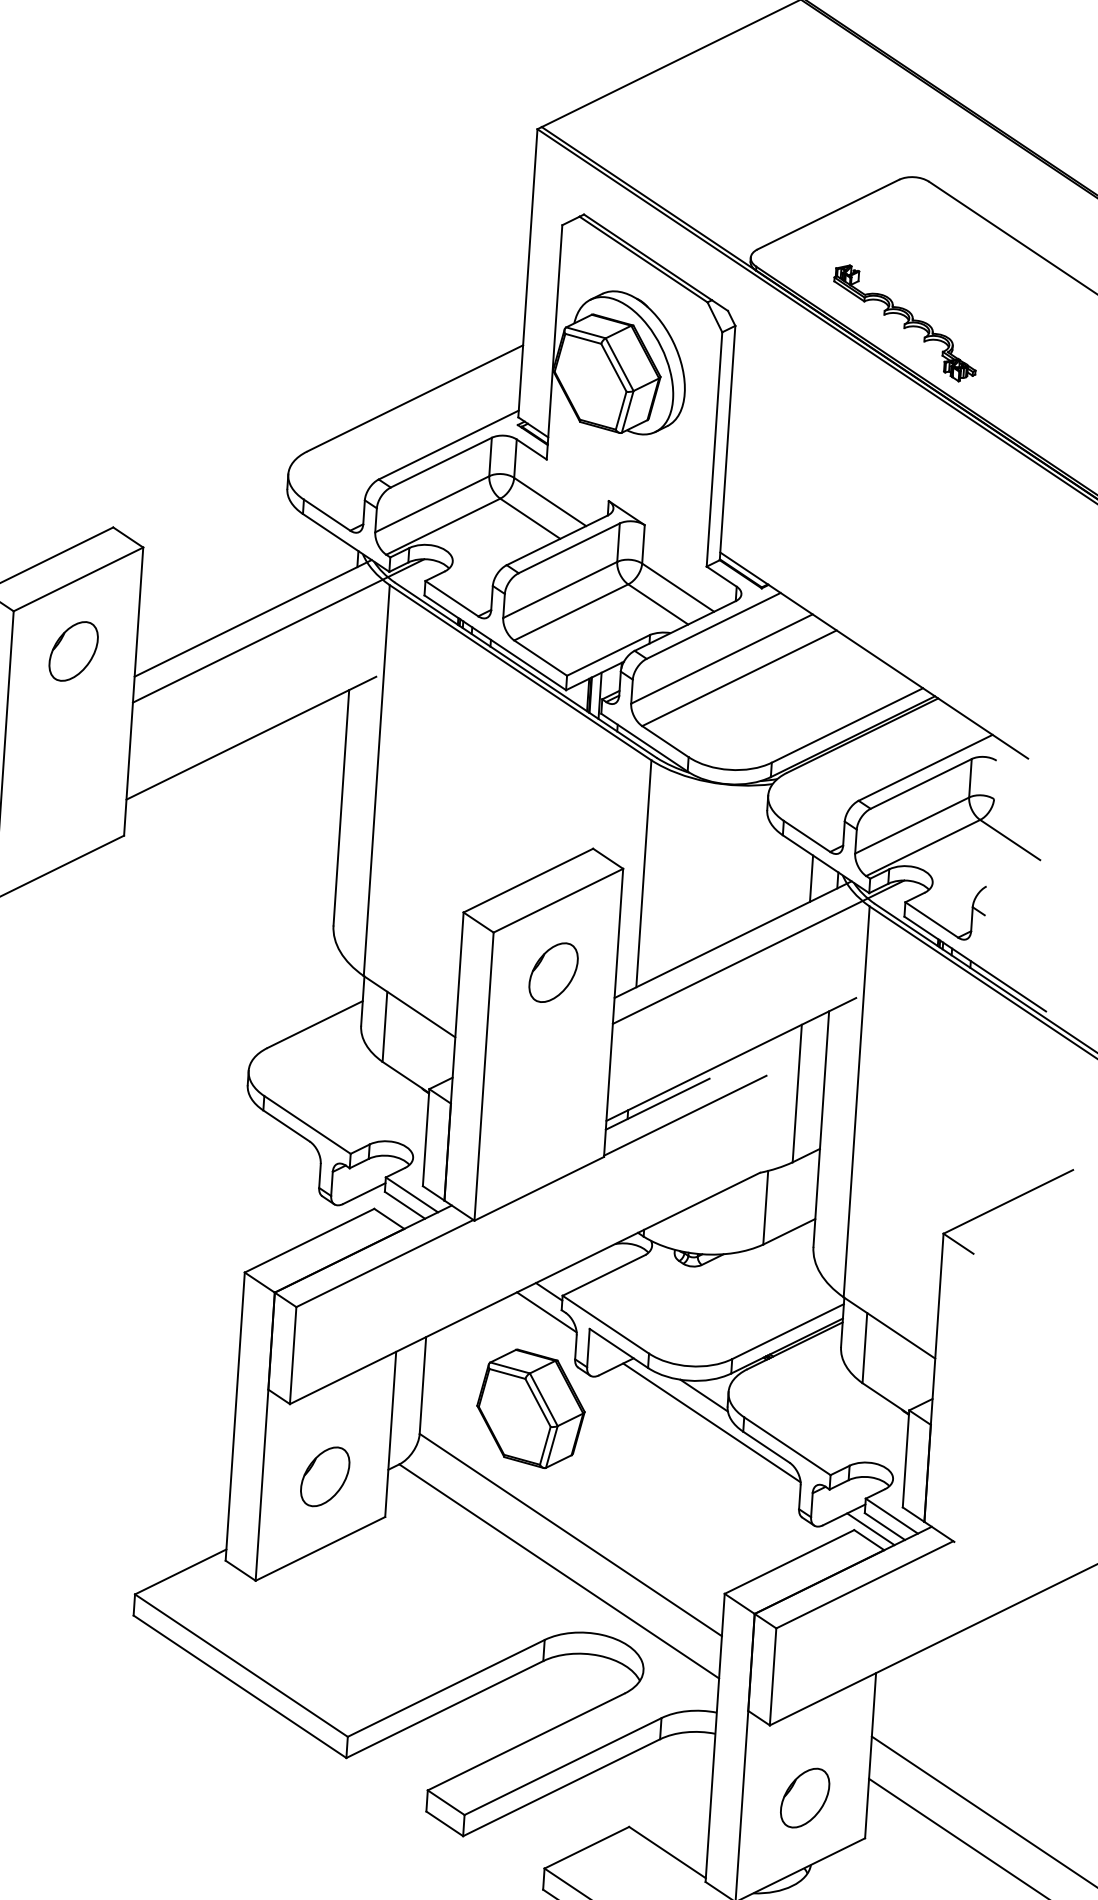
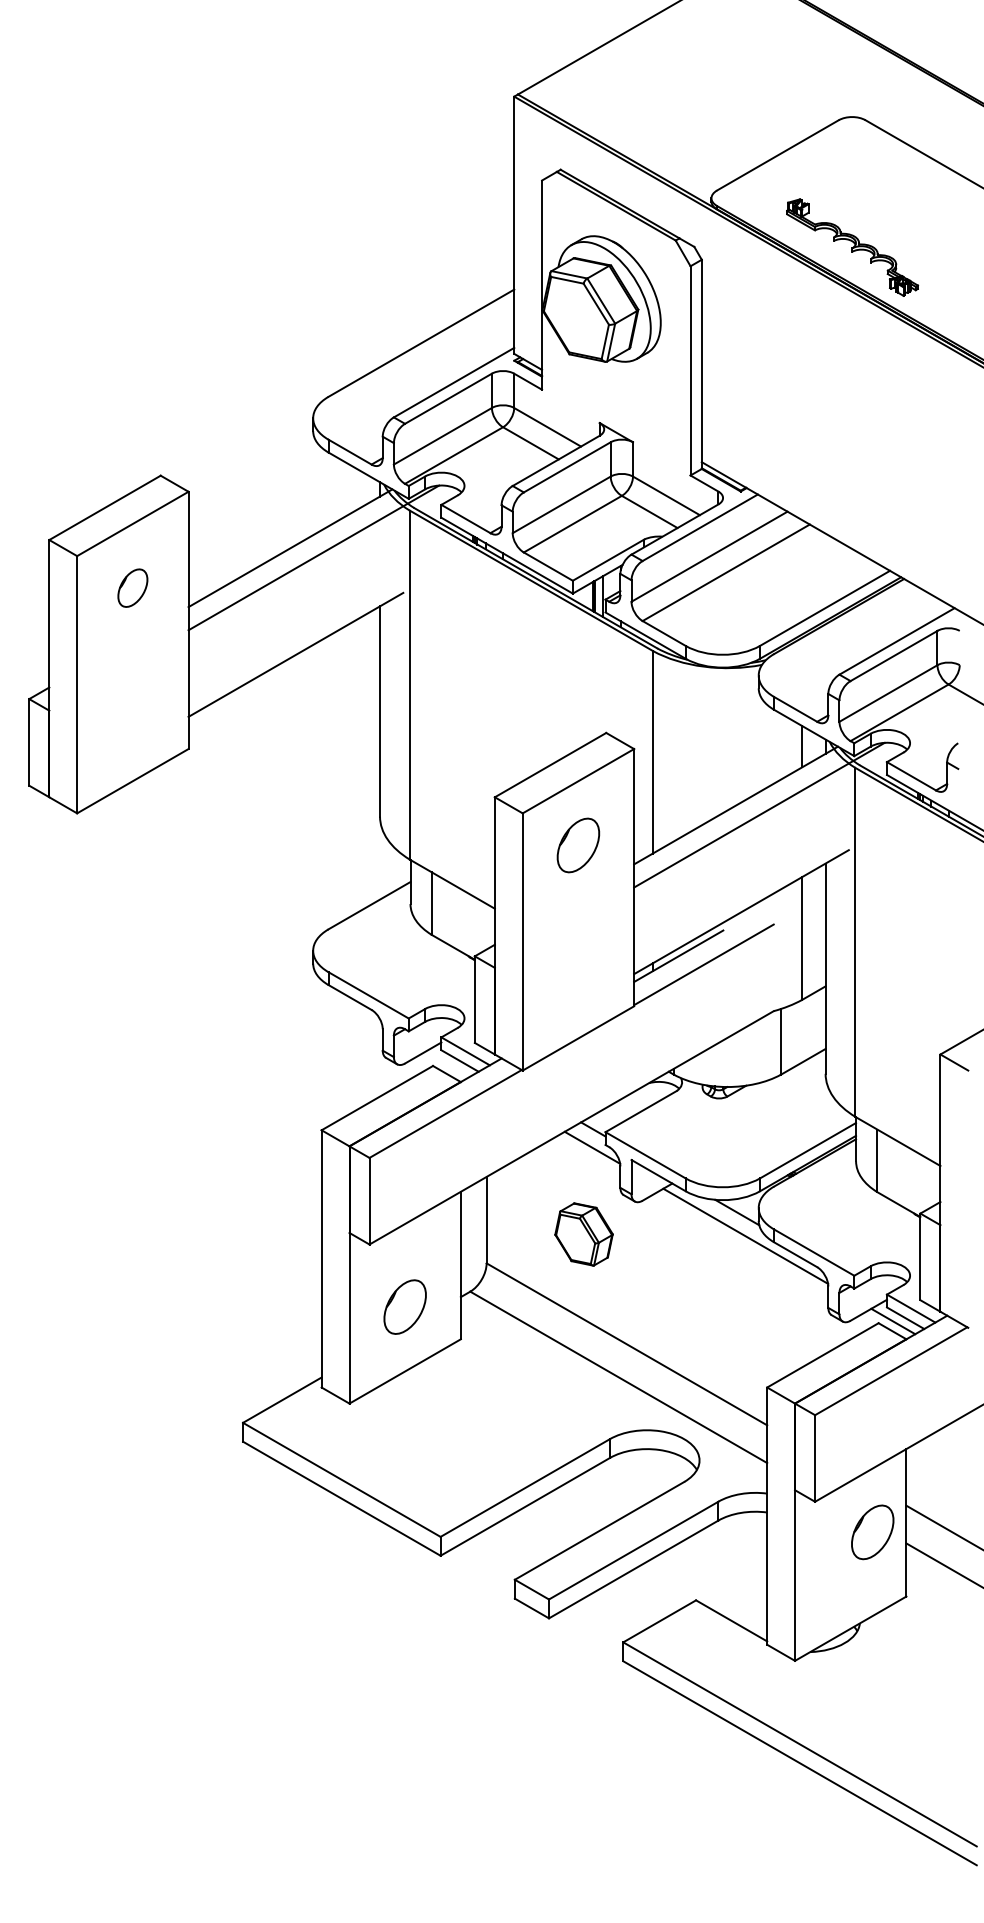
part: (73, 650) -> (132, 587), size x0.7
part: (530, 1408) -> (583, 1234), size x0.6
part: (804, 1798) -> (872, 1532), moved

